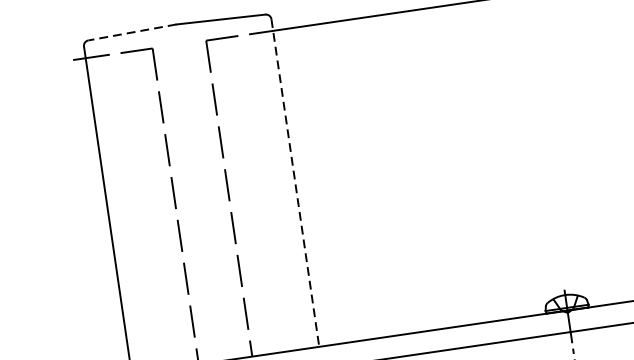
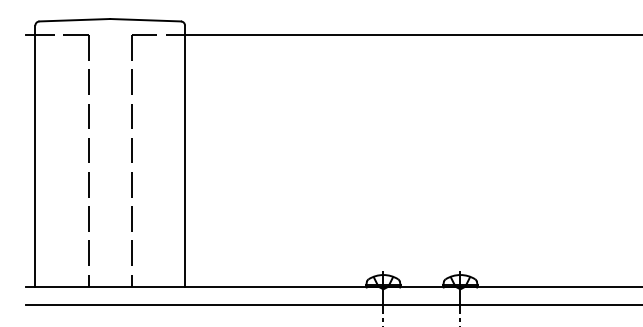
line: (132, 32) -> (74, 20), dashed -> solid
line: (295, 182) -> (185, 156), dashed -> solid

